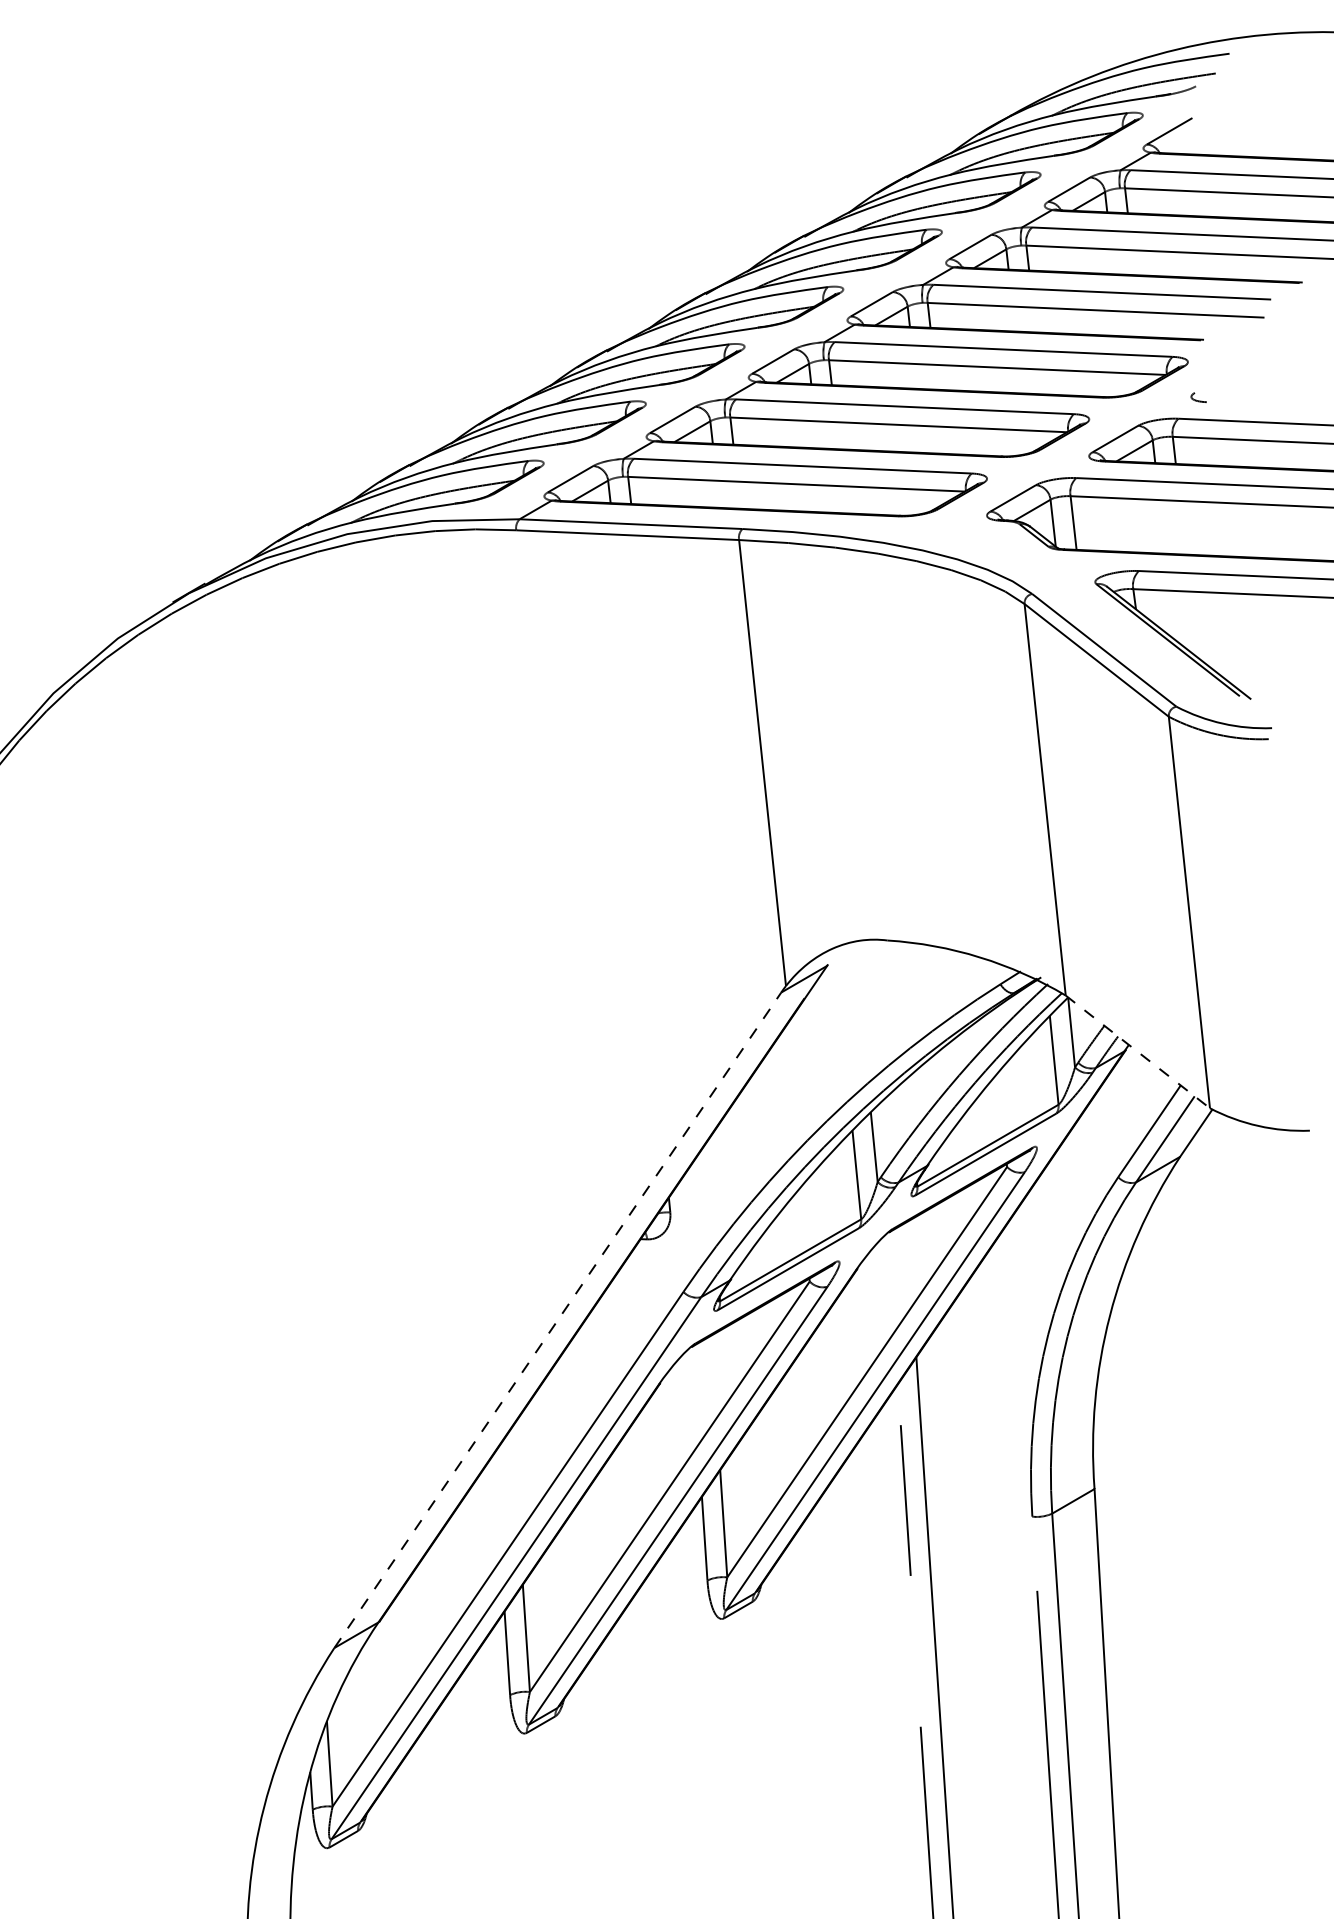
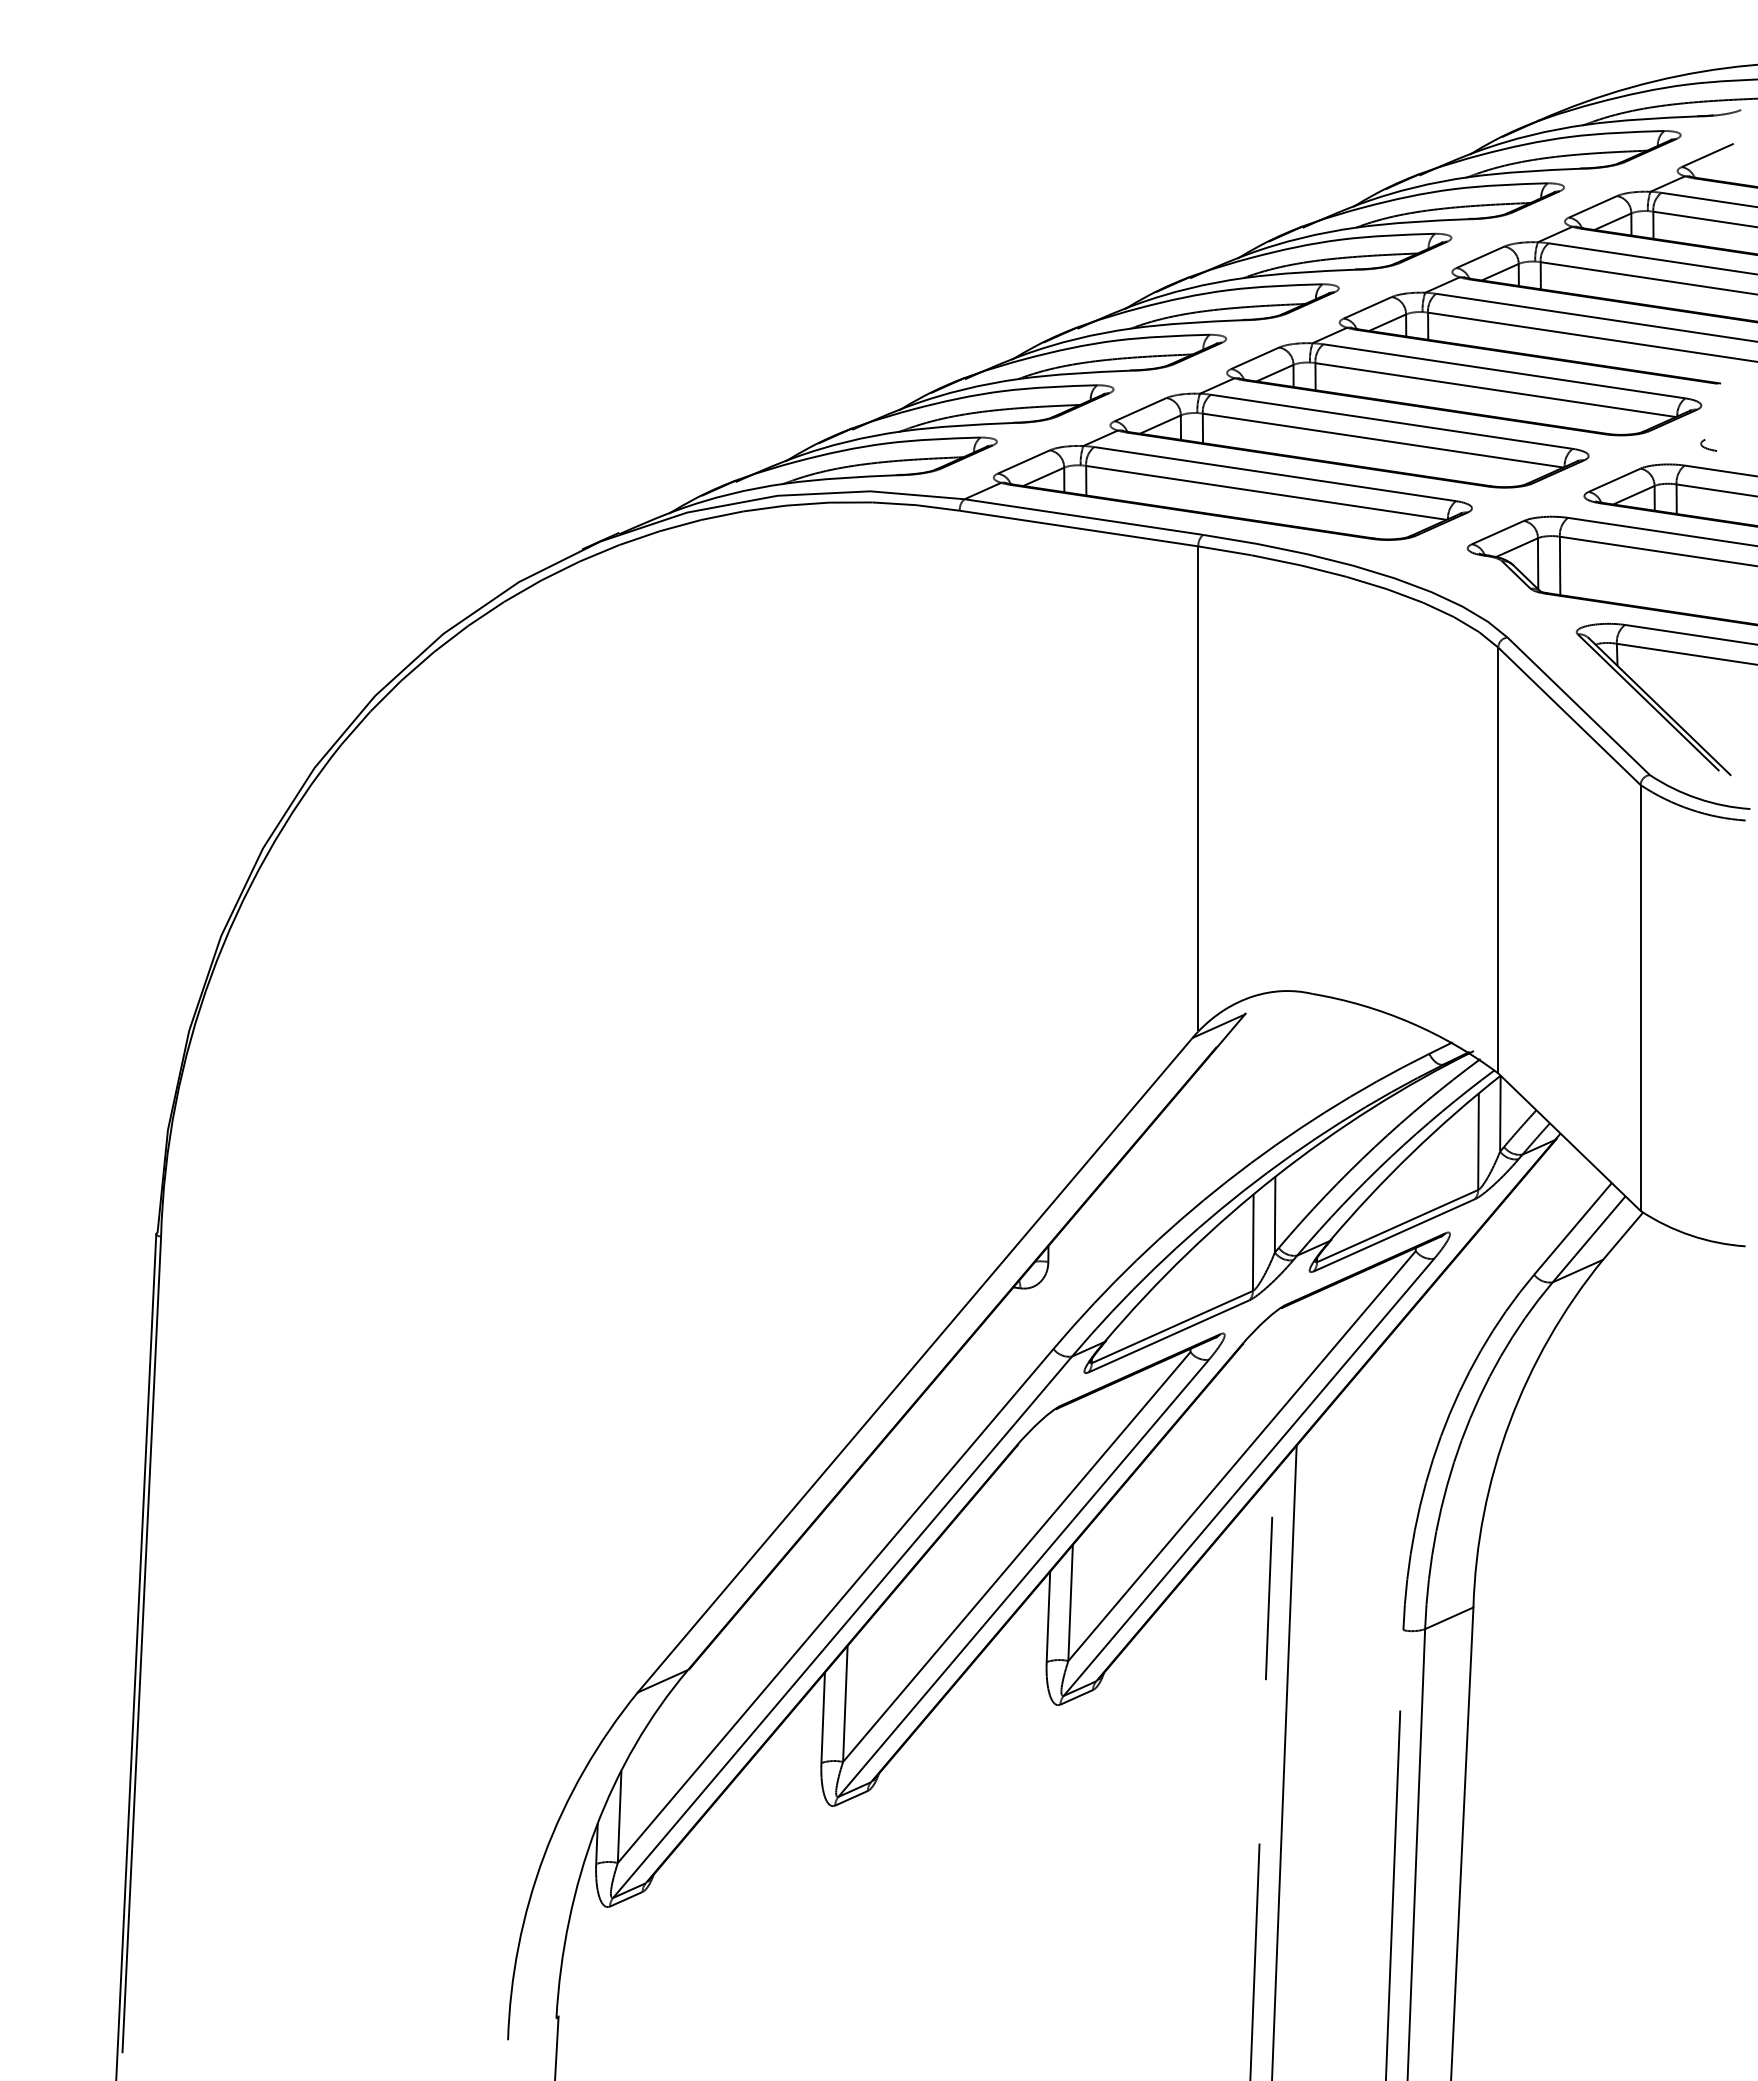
line: (1137, 1052) -> (1569, 1142), dashed -> solid
line: (558, 1319) -> (915, 1364), dashed -> solid

